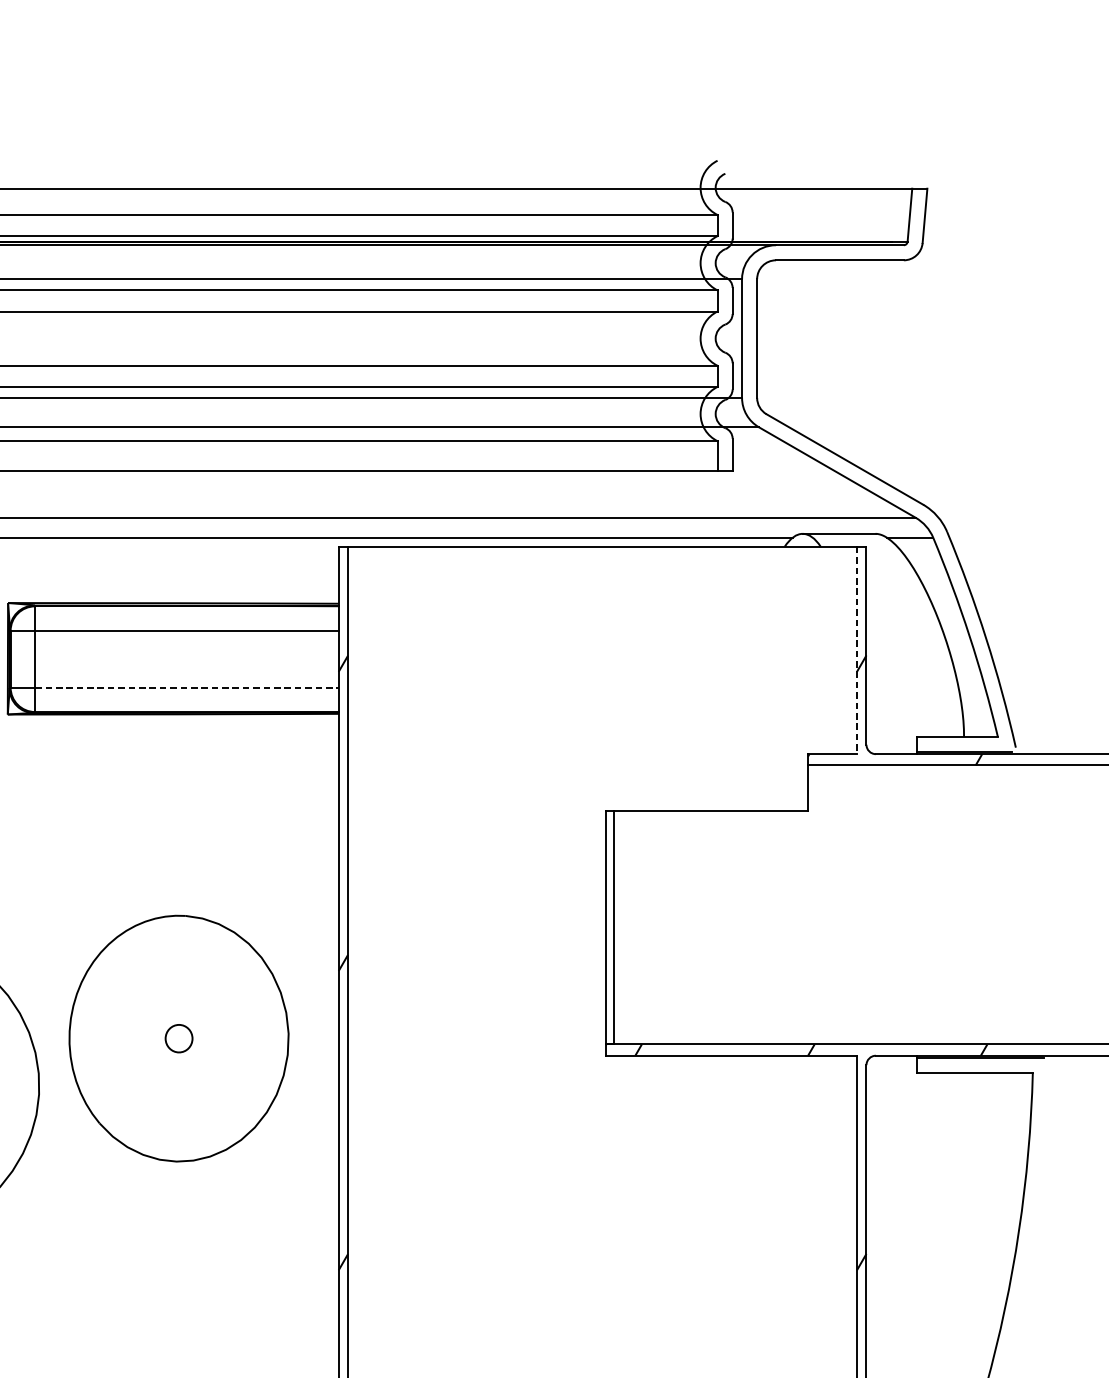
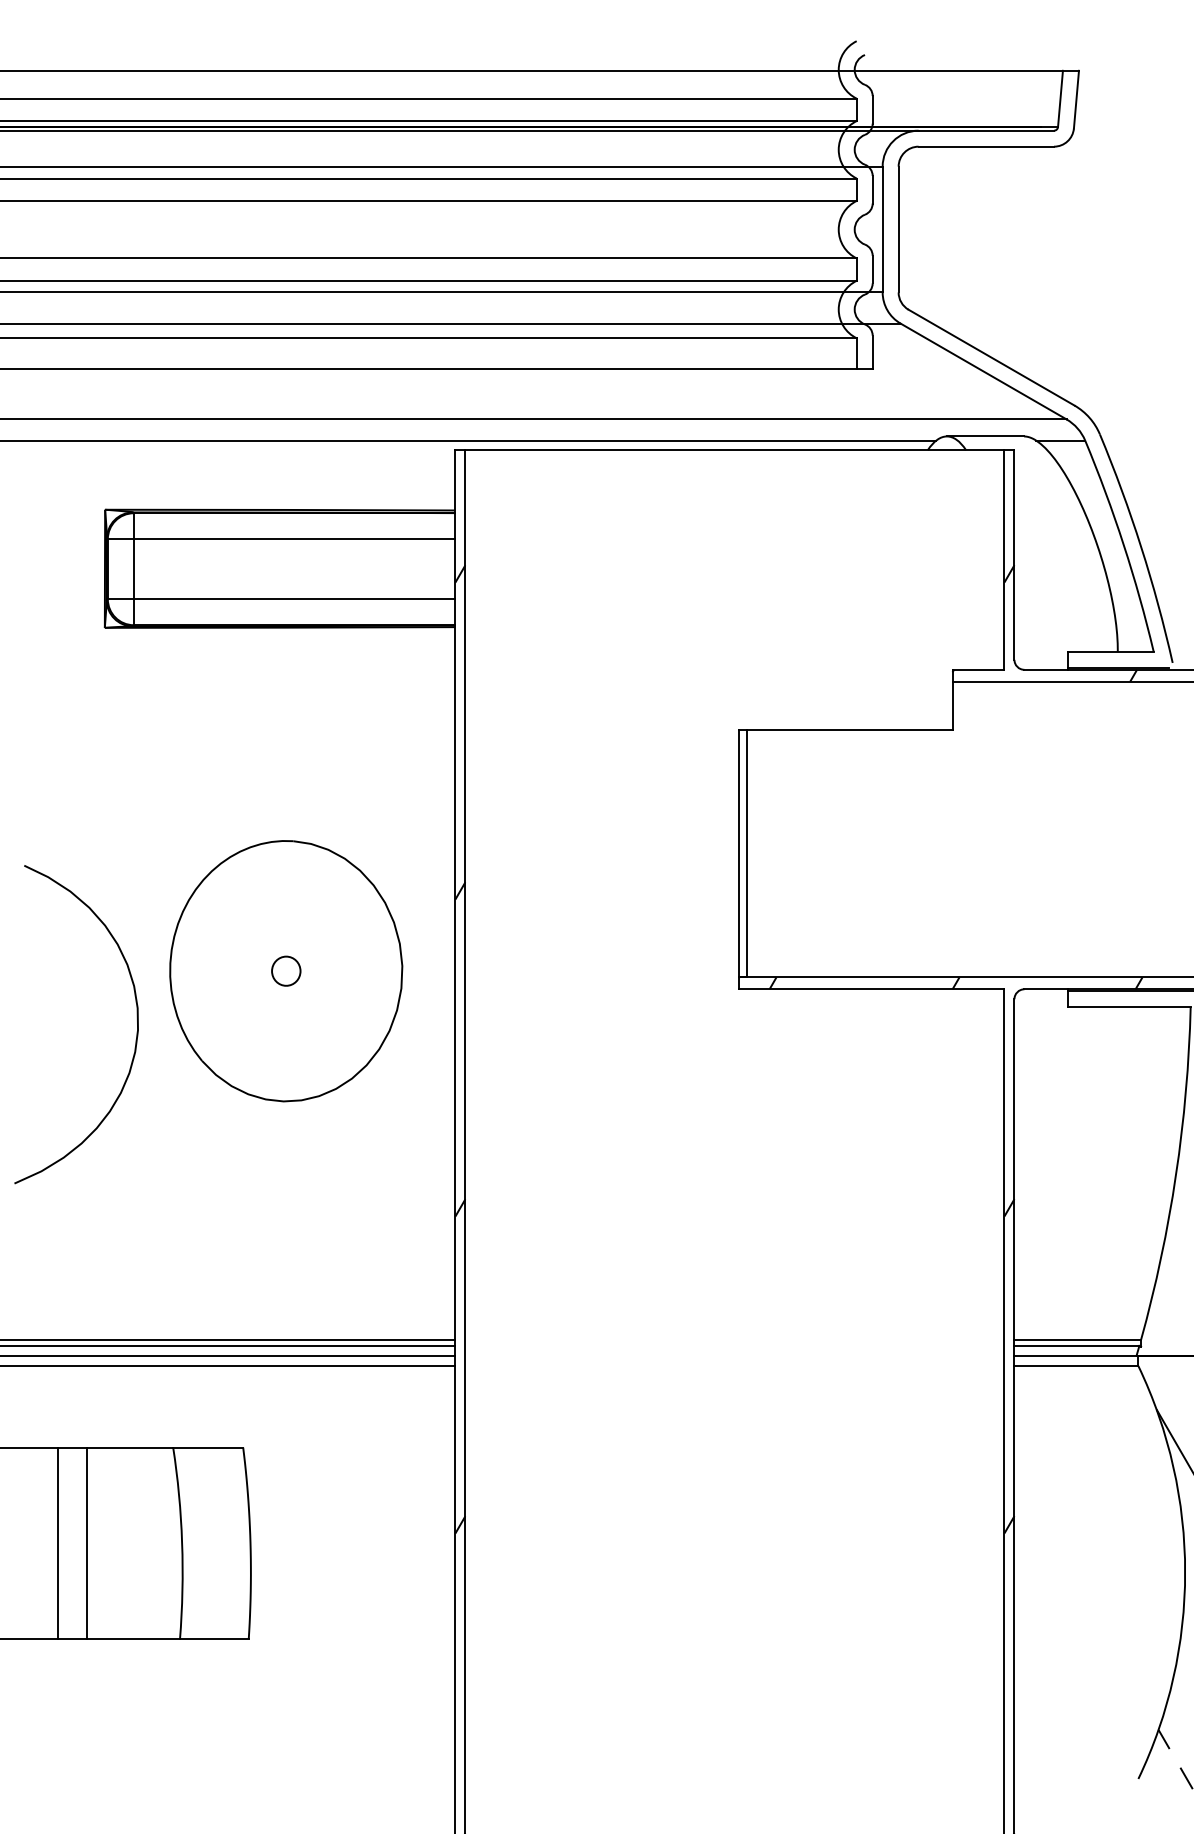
line: (857, 650) -> (1004, 560), dashed -> solid
line: (186, 687) -> (294, 599), dashed -> solid

